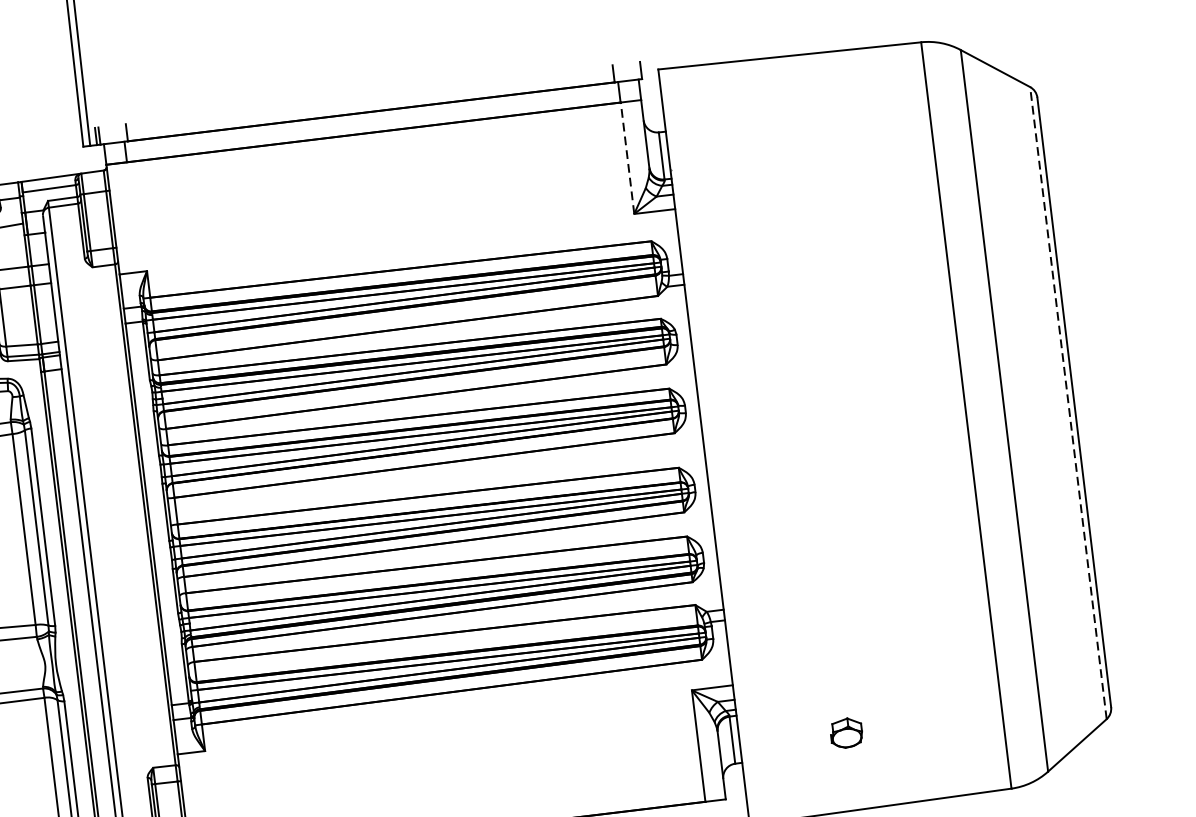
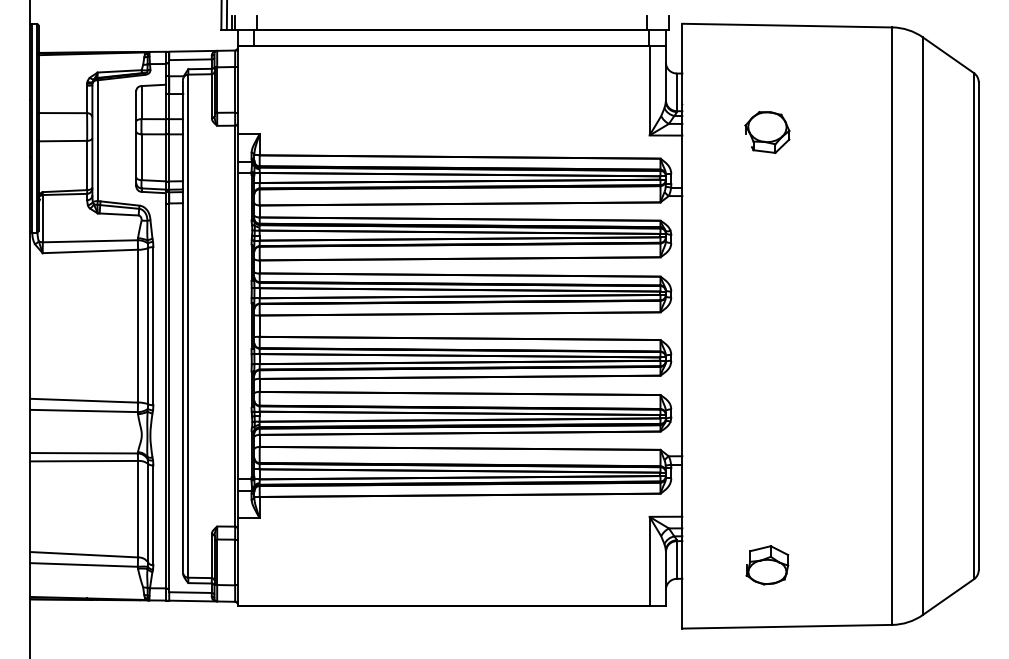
line: (627, 157) -> (649, 90), dashed -> solid
part: (781, 192) -> (767, 132), added
line: (1068, 402) -> (974, 325), dashed -> solid
part: (846, 733) -> (767, 565), size x1.67

